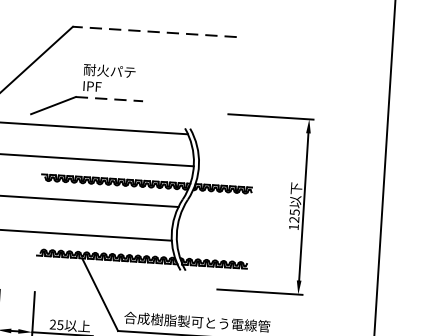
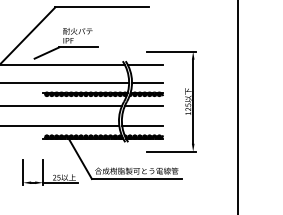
line: (155, 32) -> (102, 7), dashed -> solid
line: (110, 99) -> (79, 47), dashed -> solid
line: (224, 136) -> (145, 64), added
line: (225, 168) -> (147, 82), added
line: (216, 209) -> (143, 106), added
line: (212, 242) -> (142, 125), added

